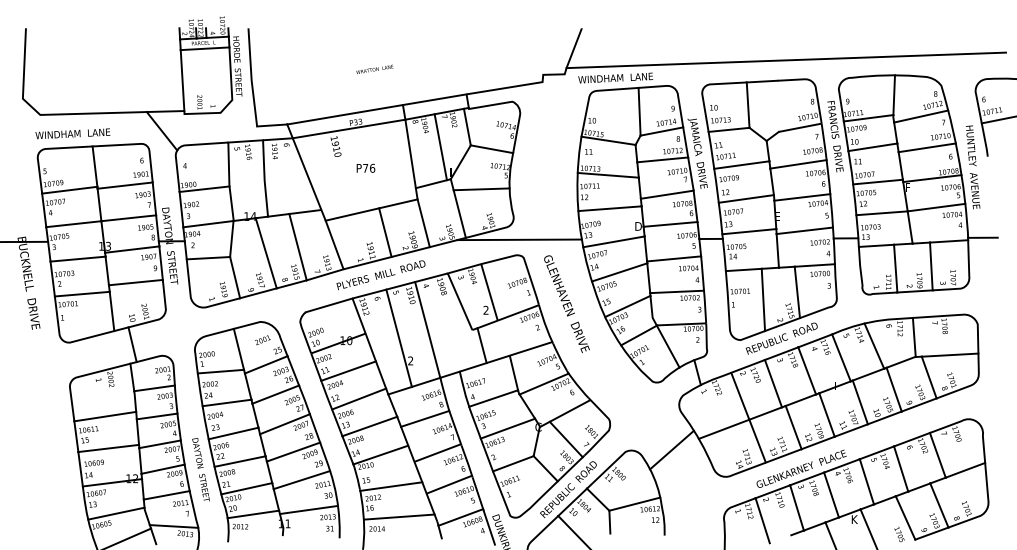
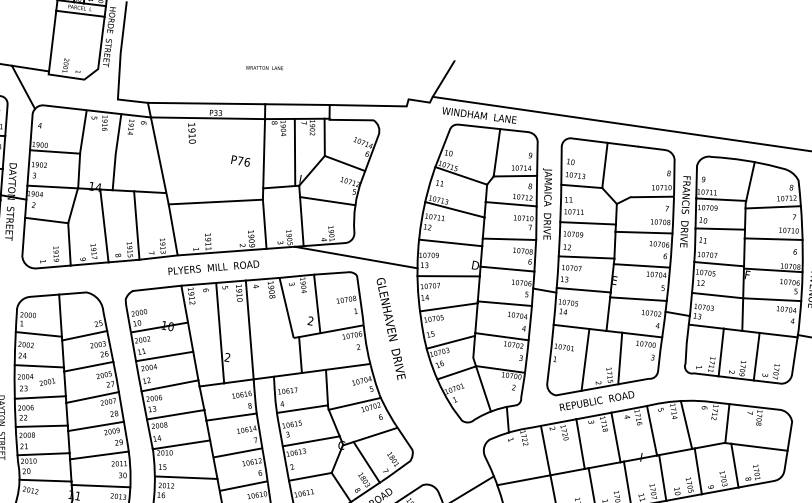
text: (374, 69) -> (264, 67), moved
text: (365, 167) -> (240, 160), moved
line: (385, 232) -> (225, 226), removed
text: (262, 340) -> (47, 382), moved

